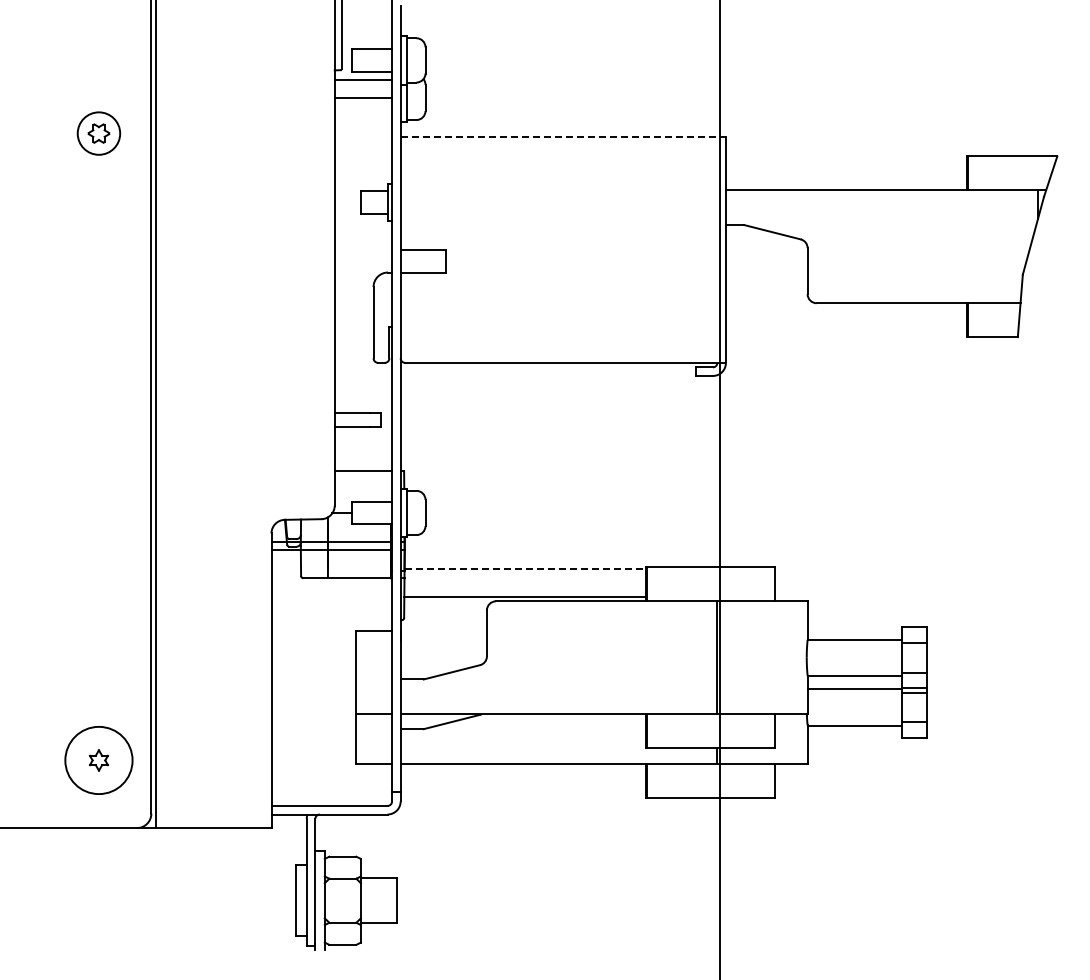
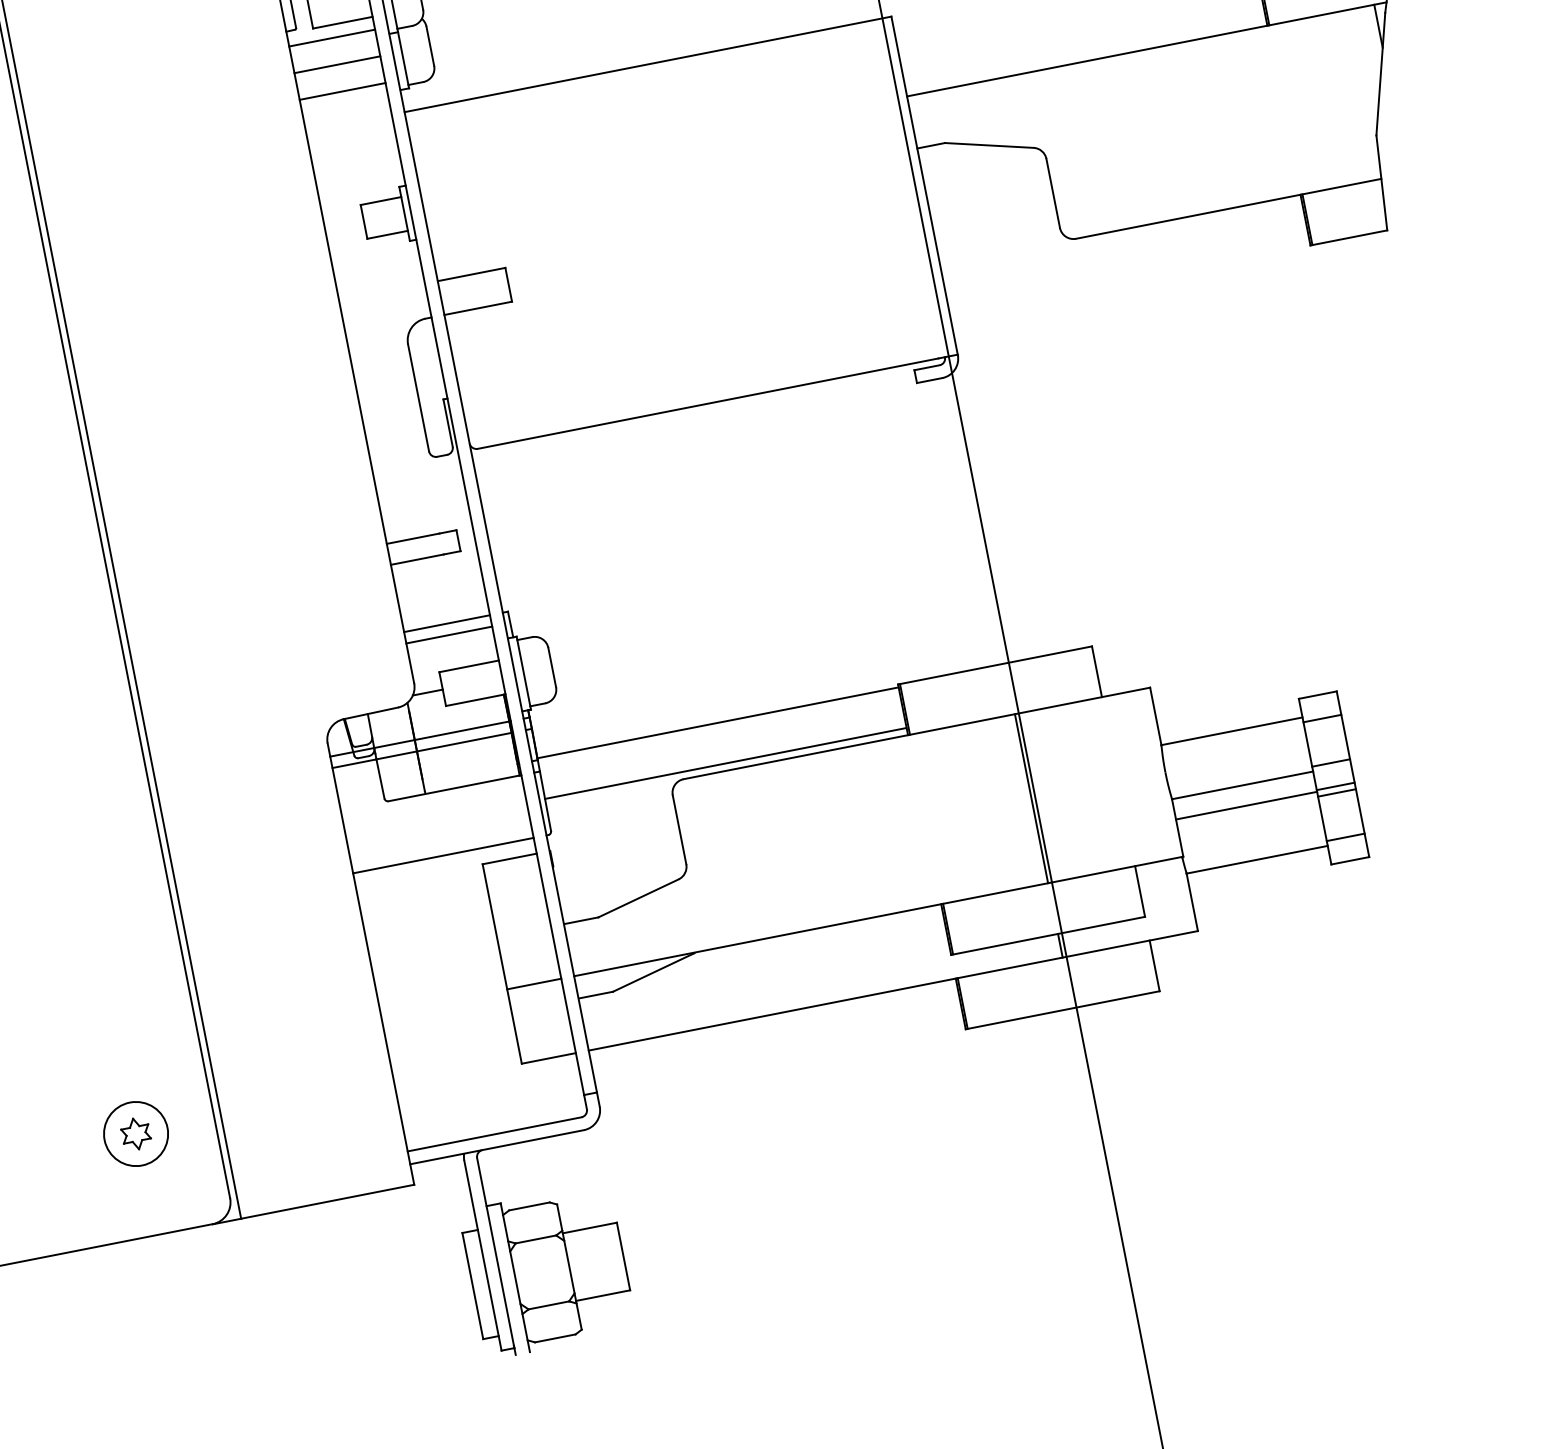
line: (363, 115) -> (342, 90), added
line: (563, 137) -> (648, 65), dashed -> solid
line: (363, 479) -> (449, 635), added
line: (525, 569) -> (718, 722), dashed -> solid
line: (331, 620) -> (443, 856), added
circle: (98, 760) -> (135, 1134), size x0.62

